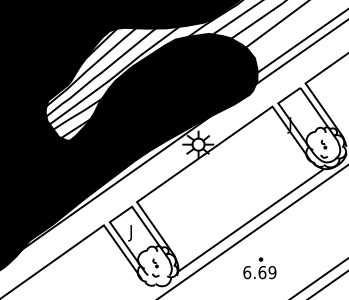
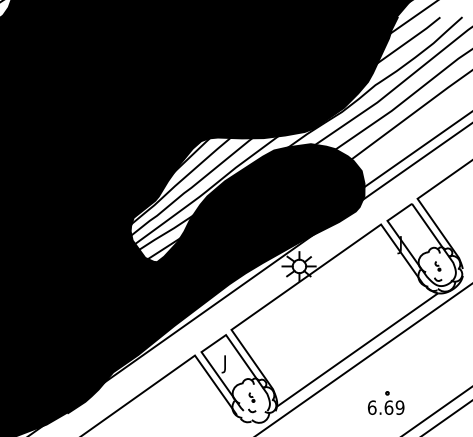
part: (260, 267) -> (386, 402), moved

